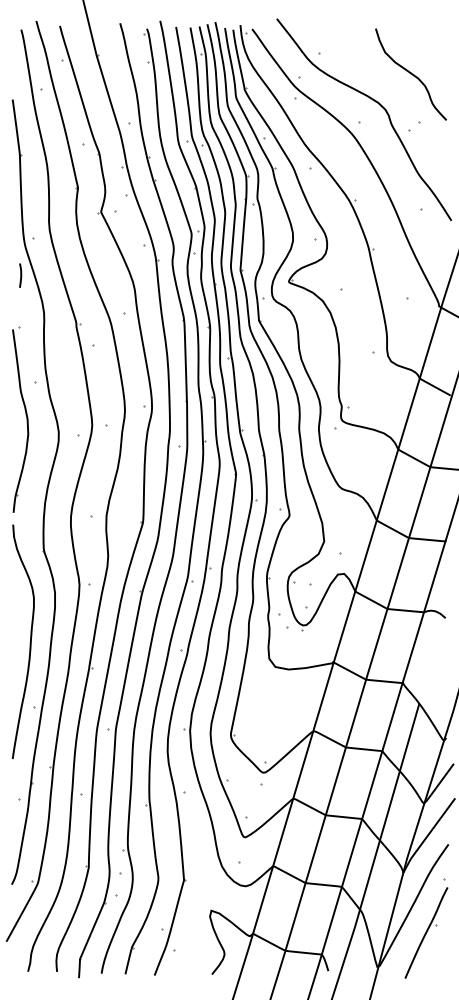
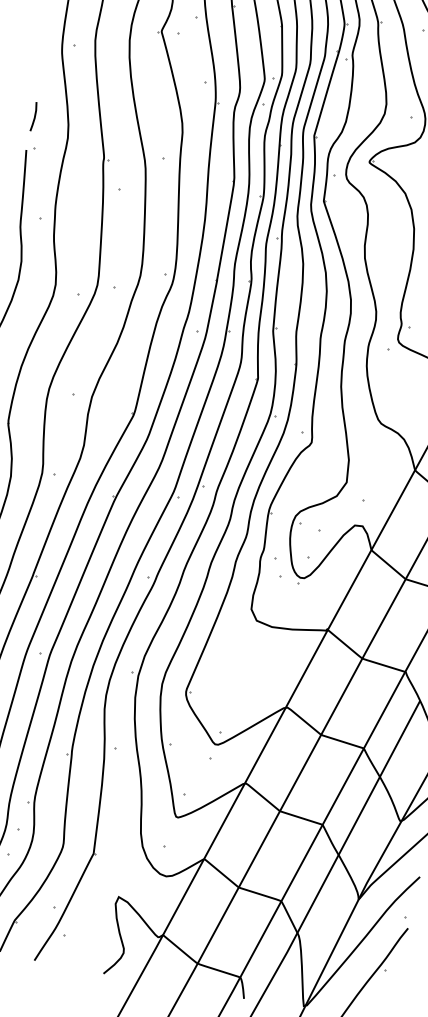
line: (20, 275) -> (34, 116), moved

